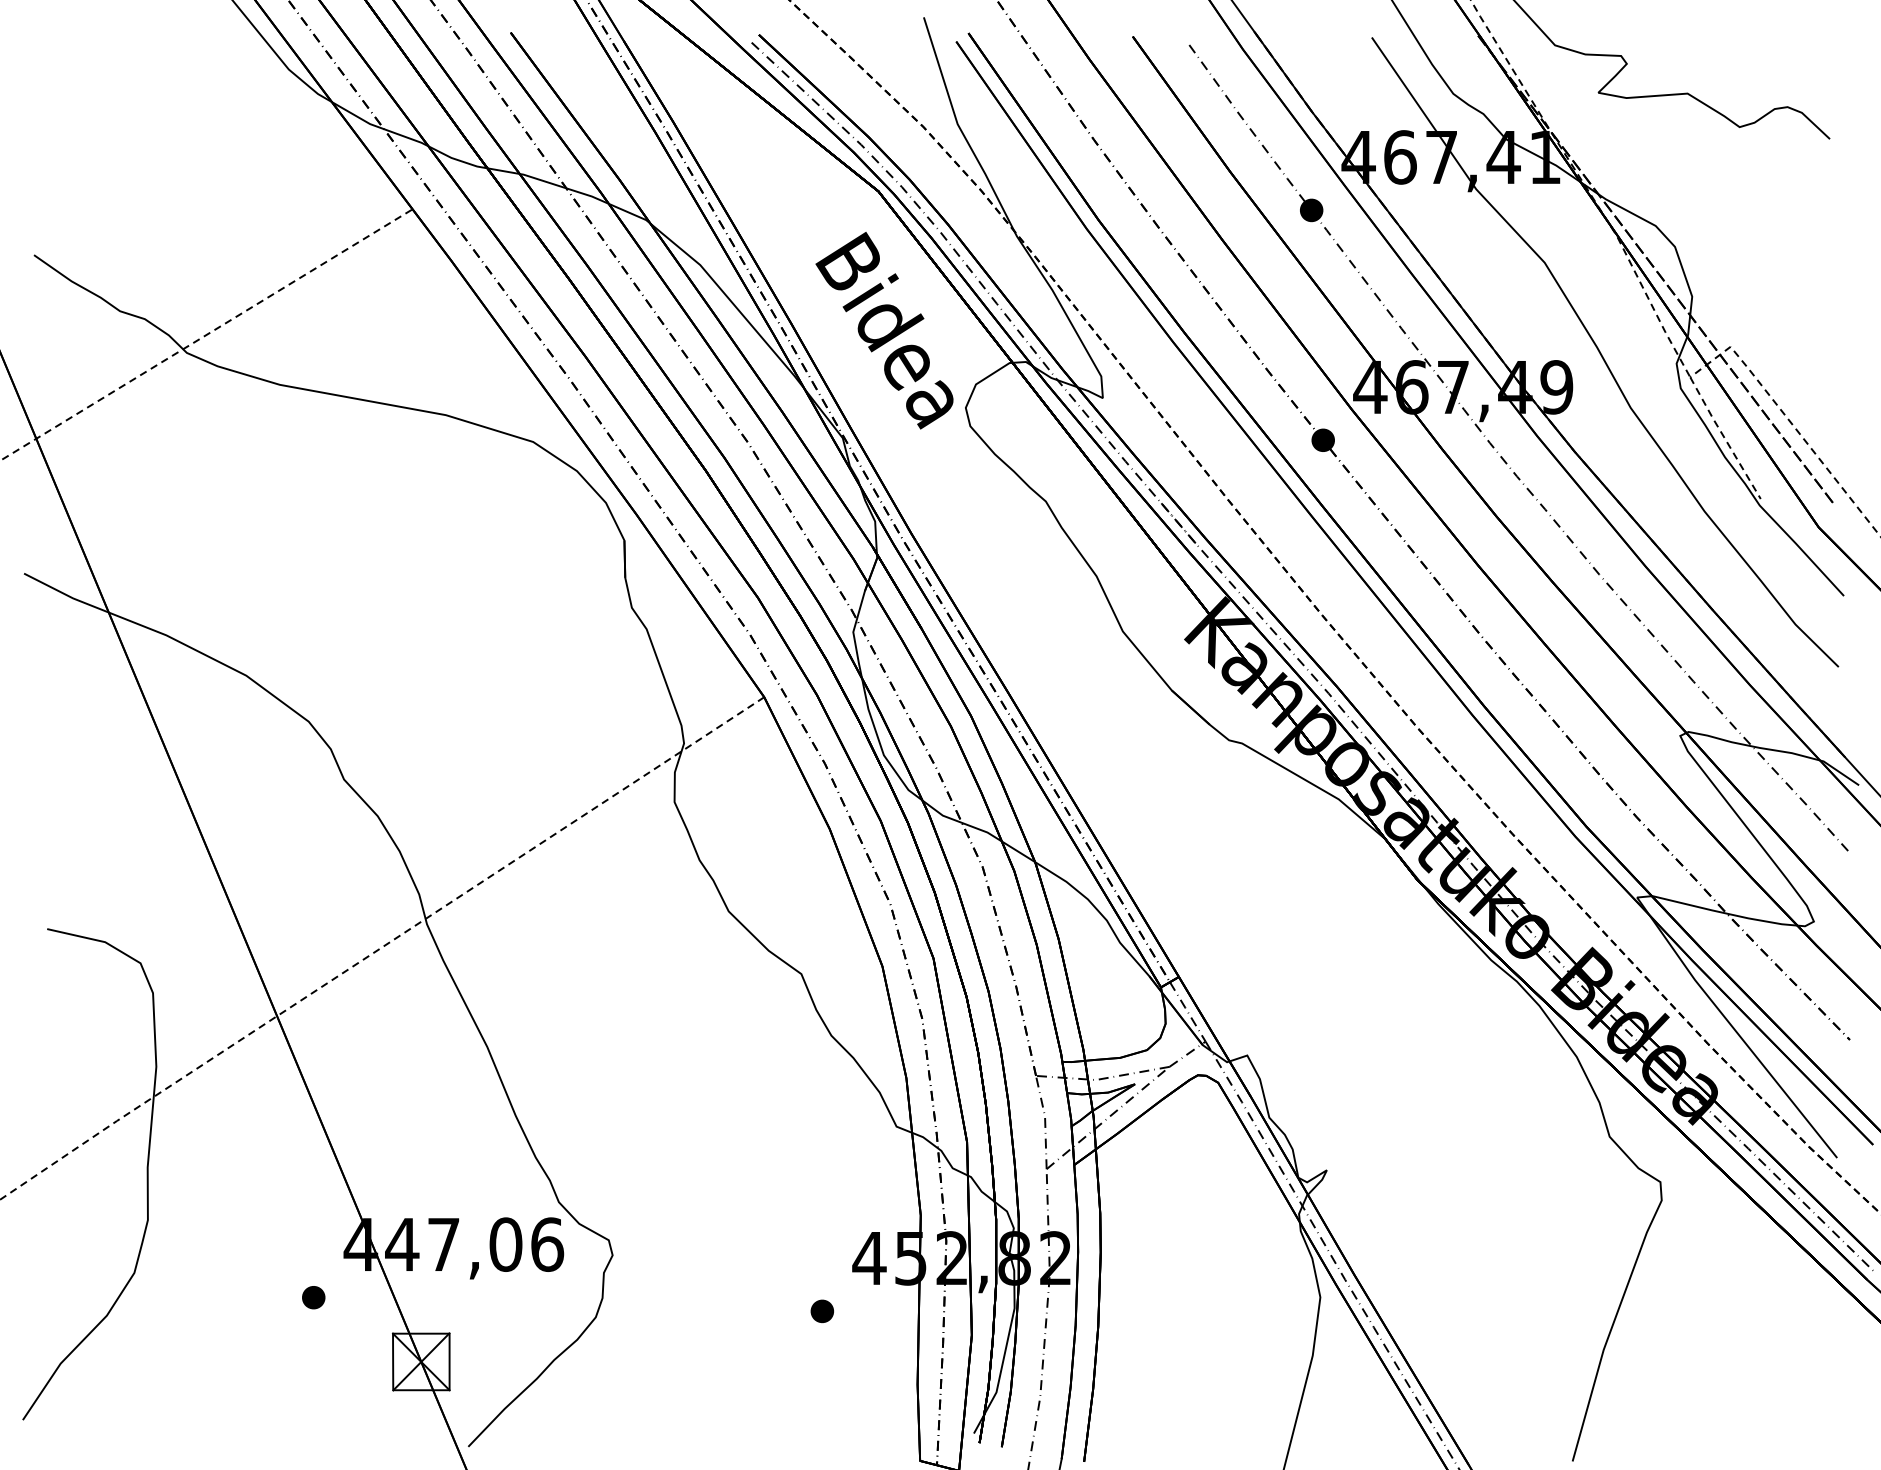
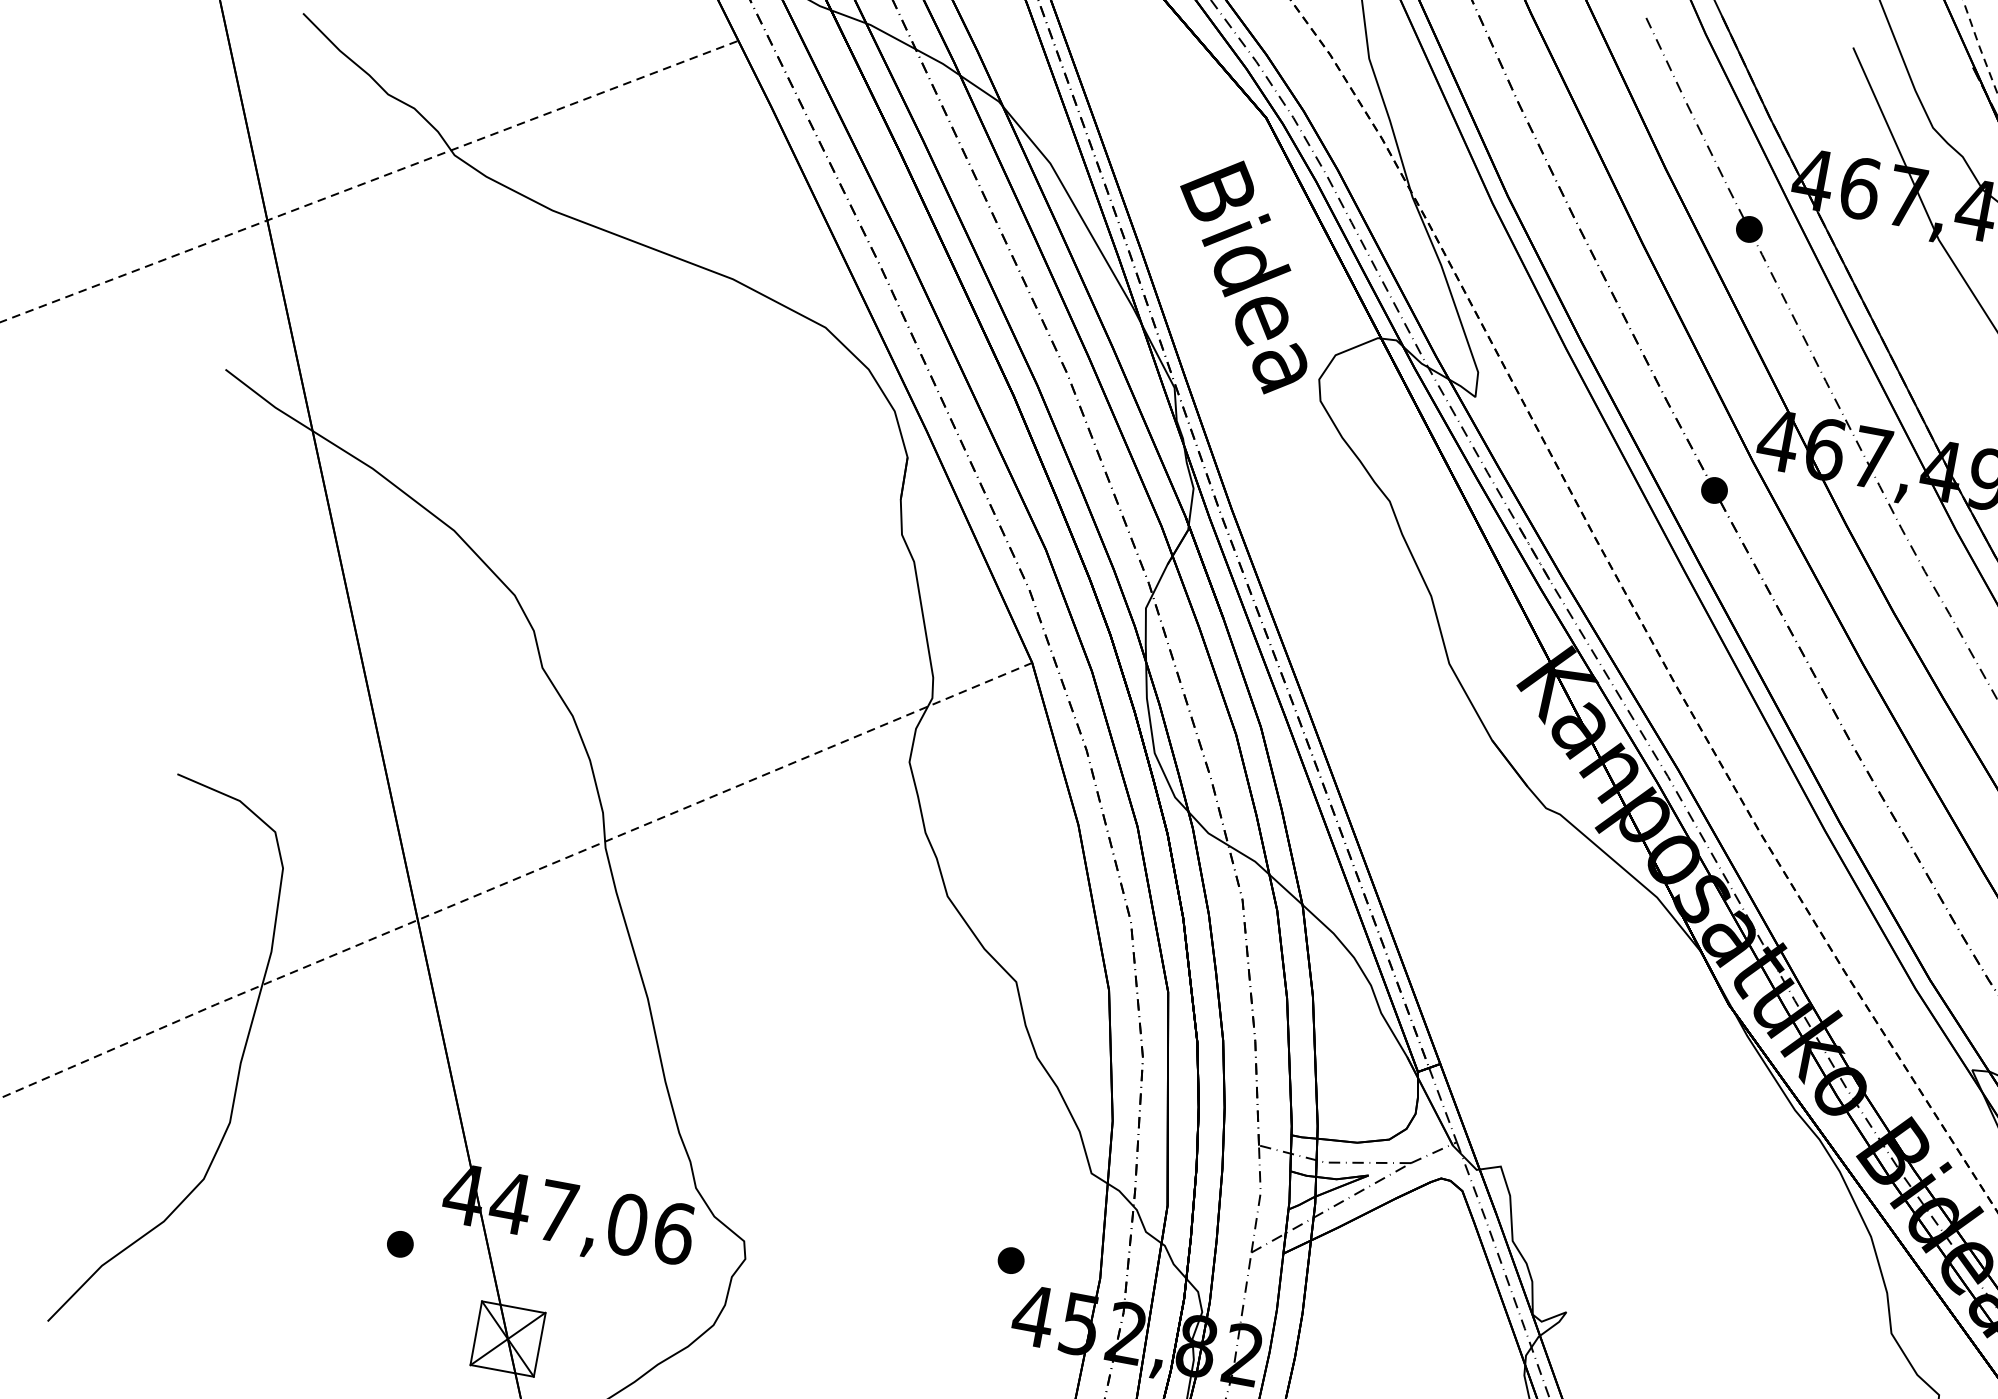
part: (821, 1311) -> (1010, 1260), moved

